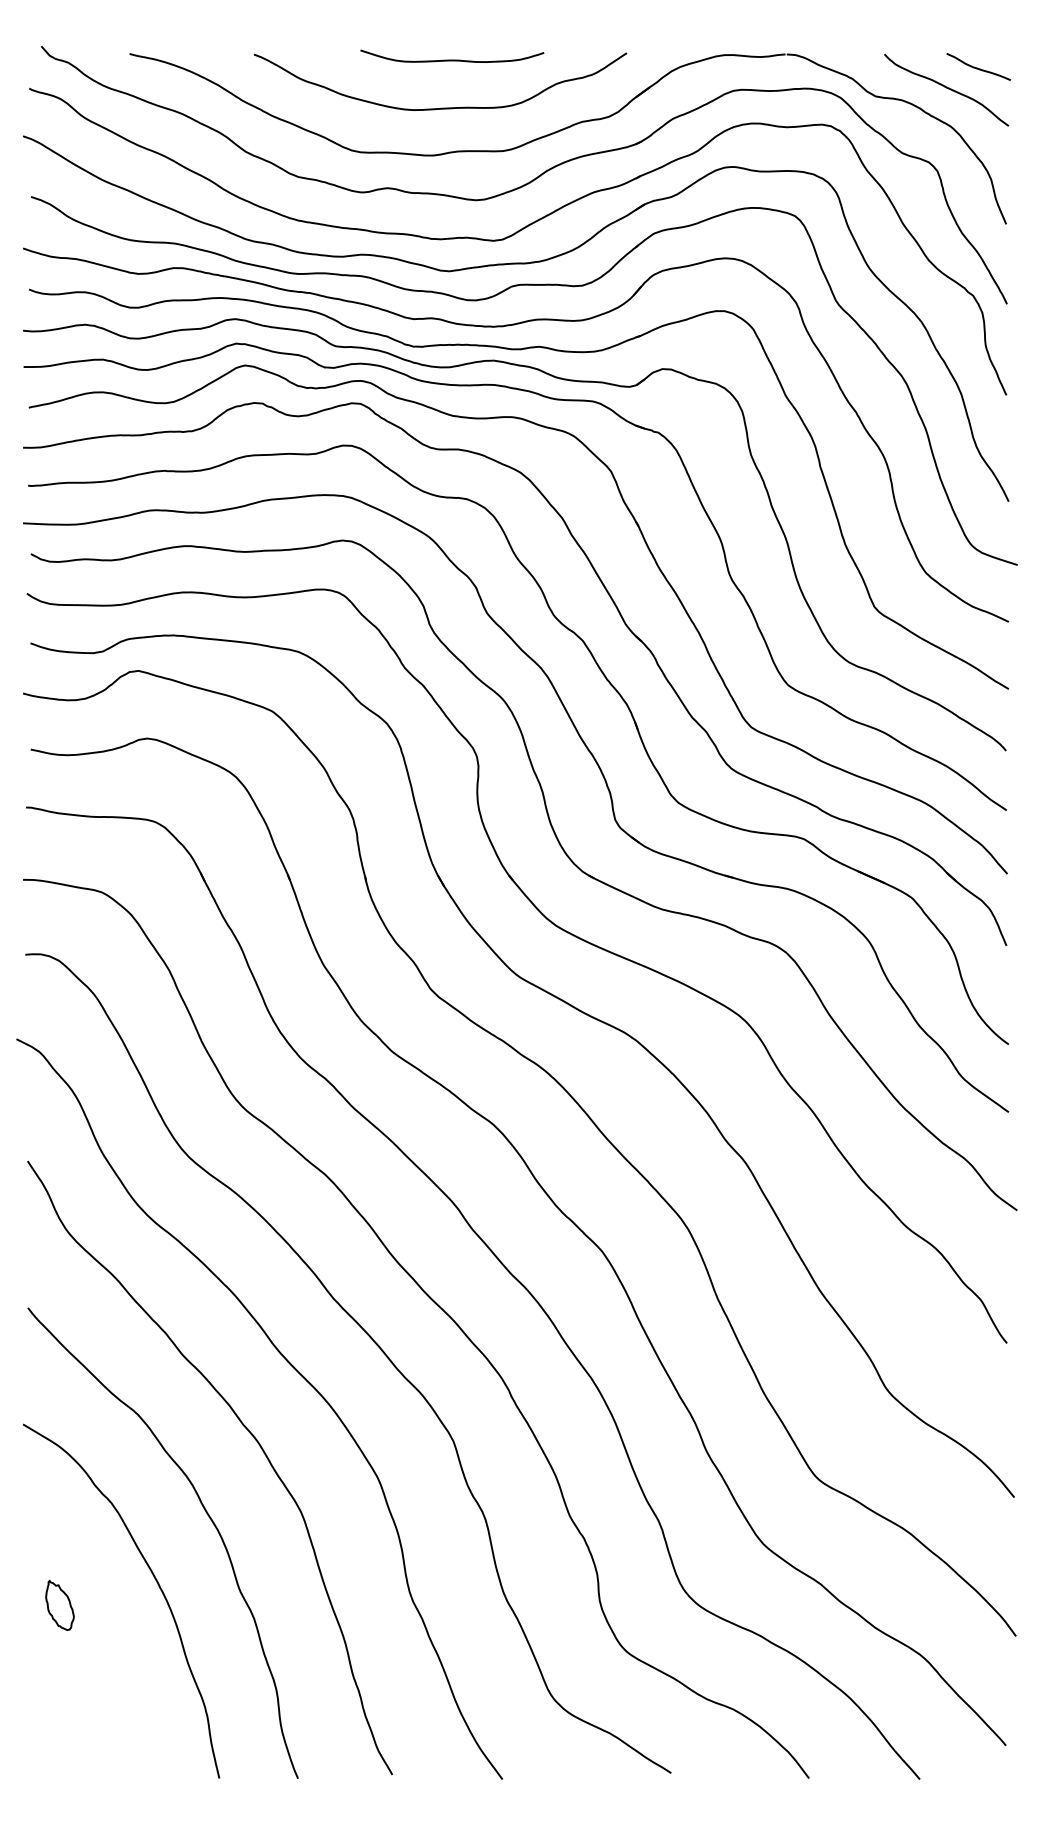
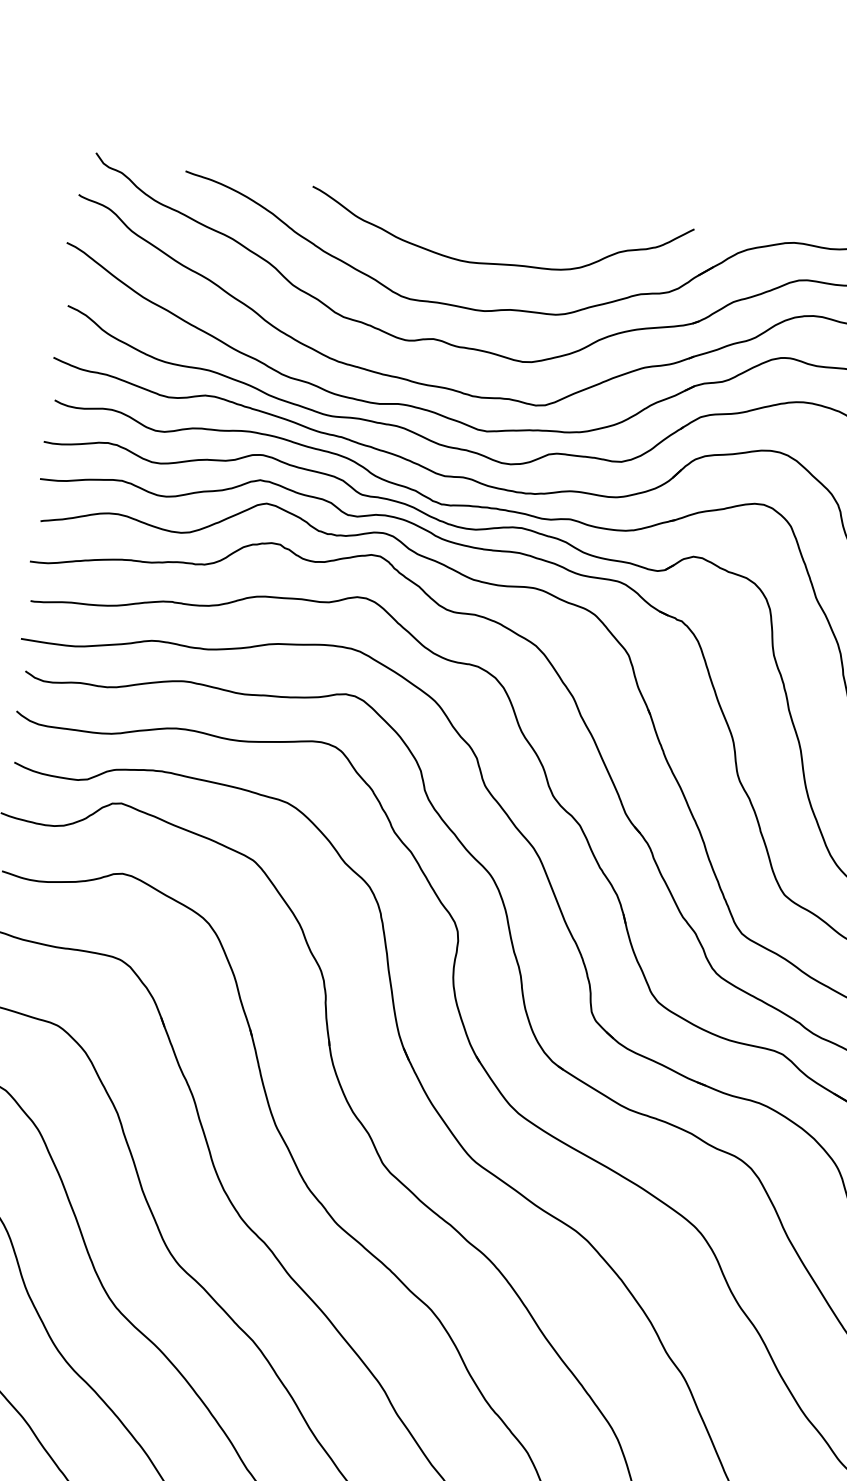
curve: (452, 59) -> (515, 215), removed

